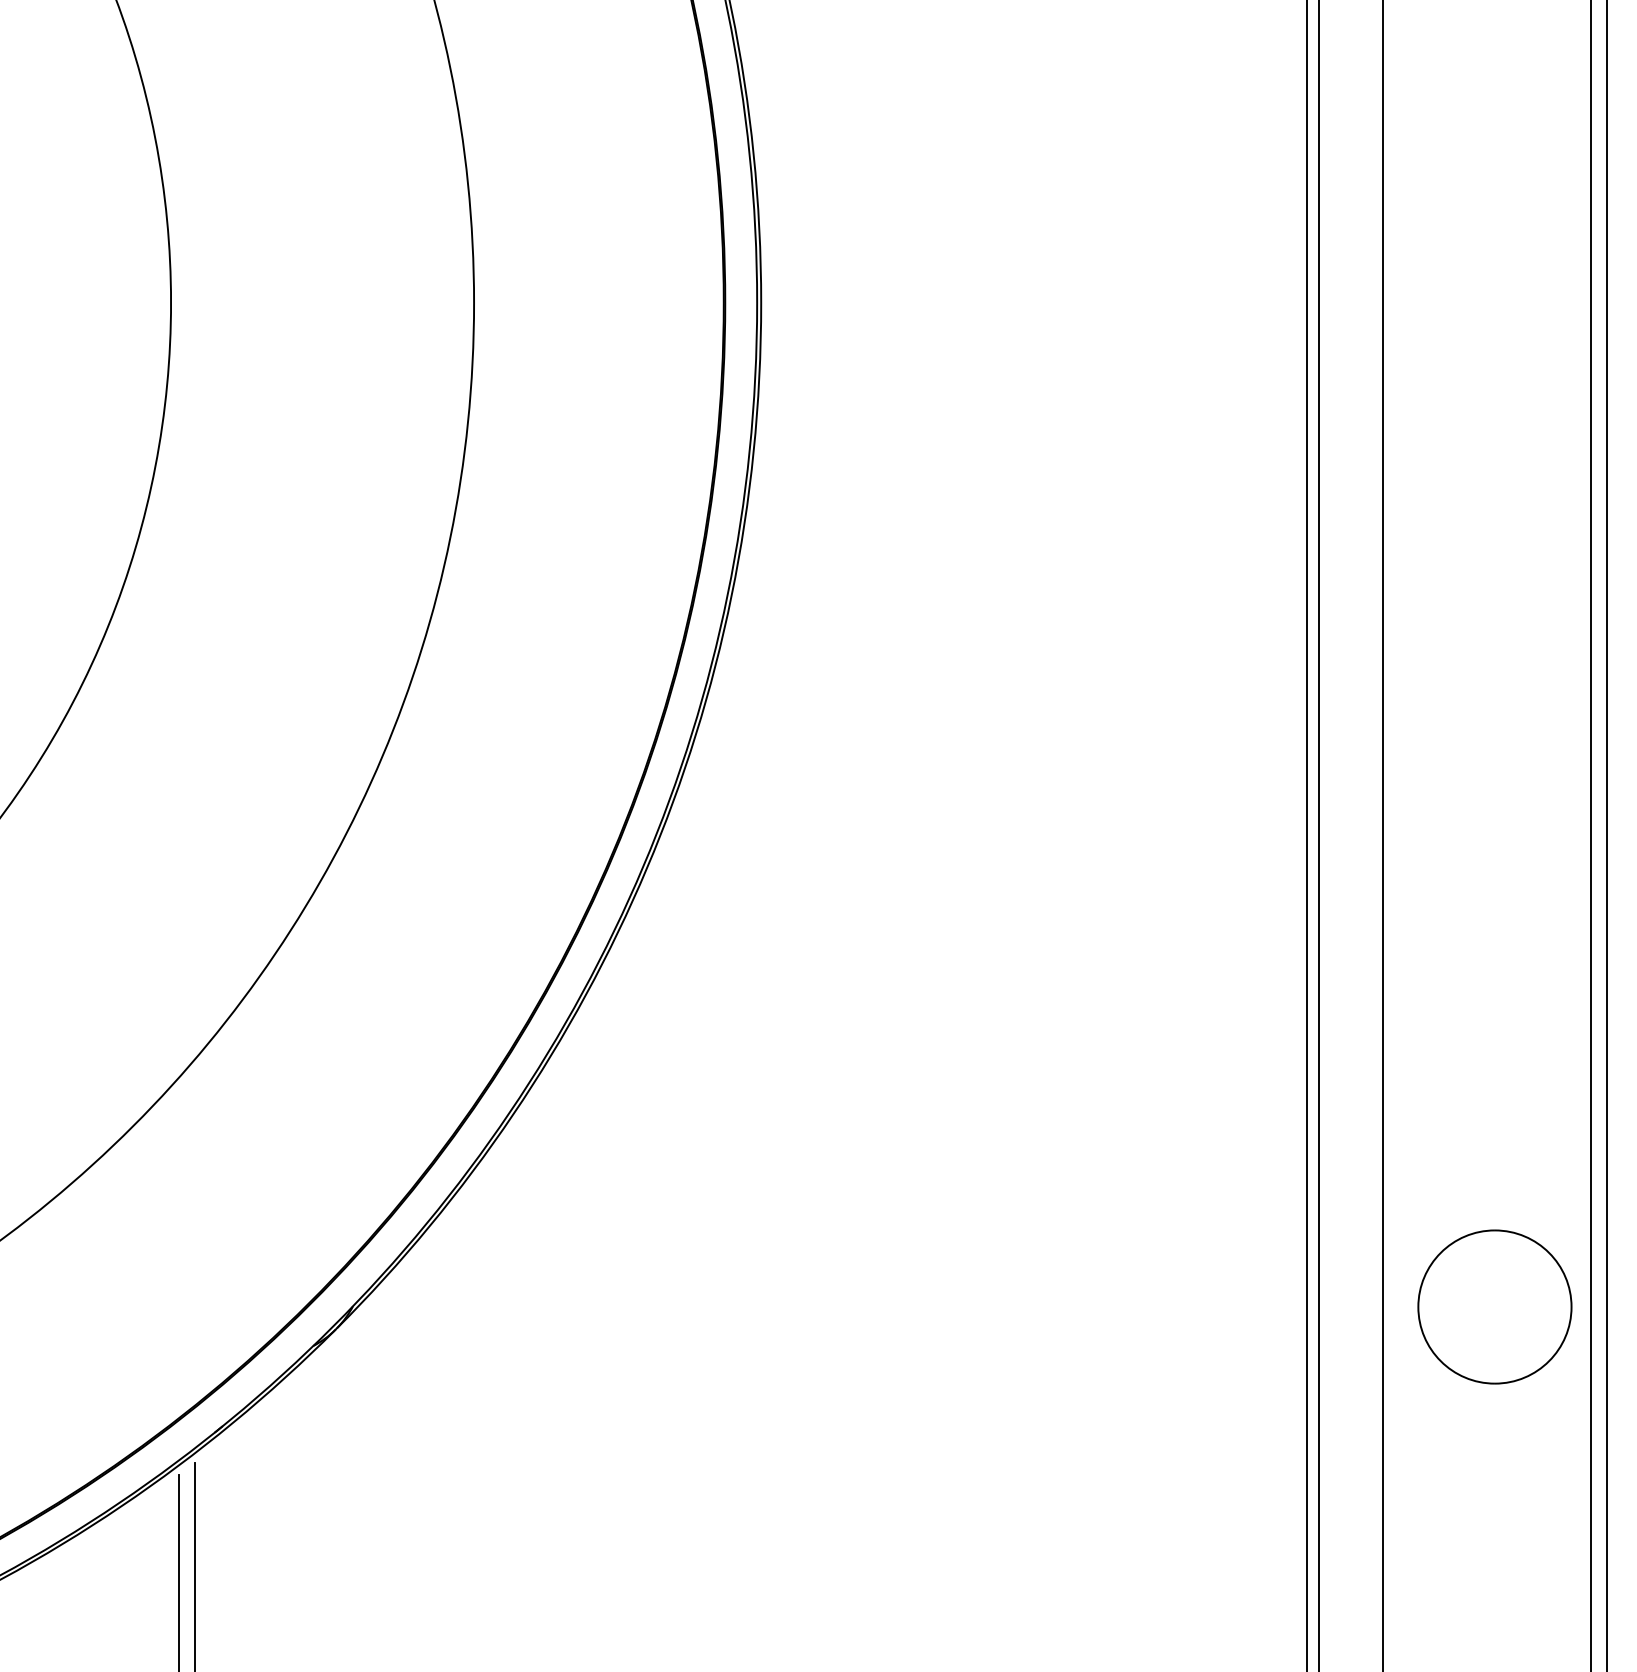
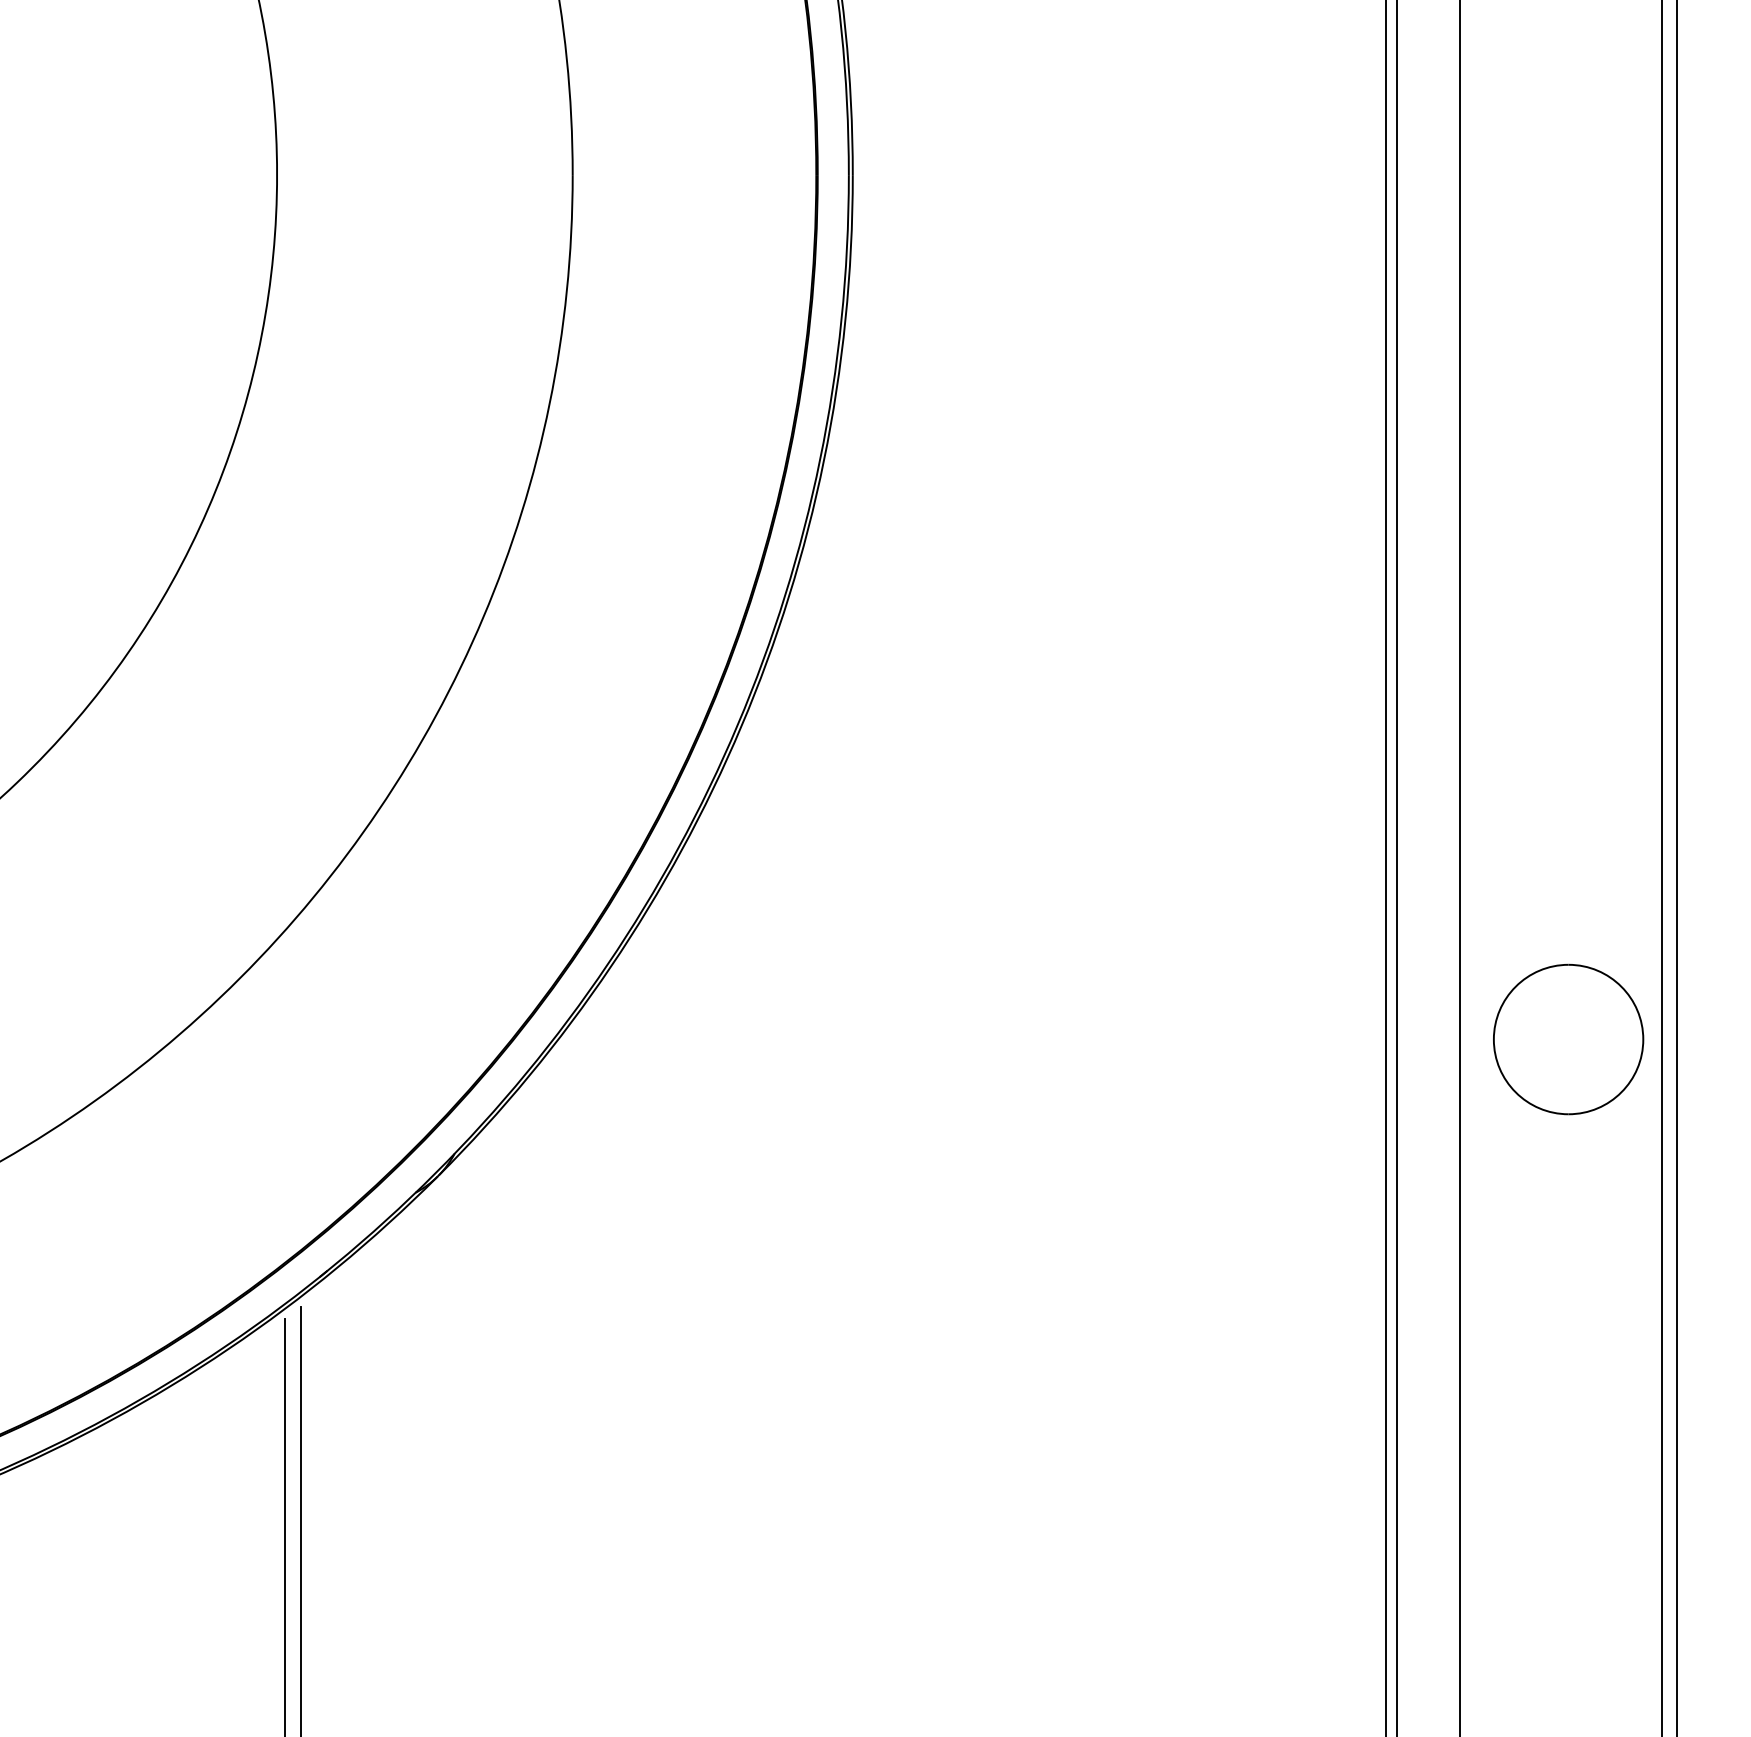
part: (1494, 1306) -> (1568, 1039), moved

